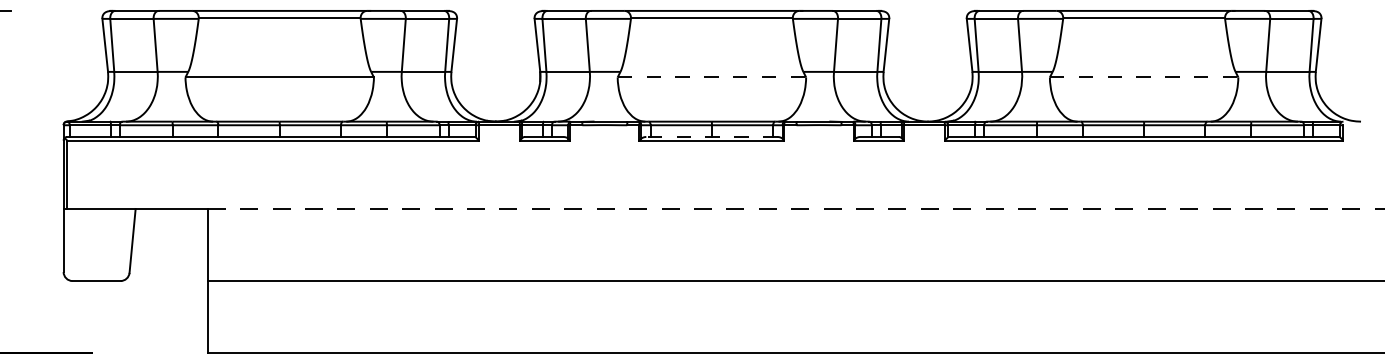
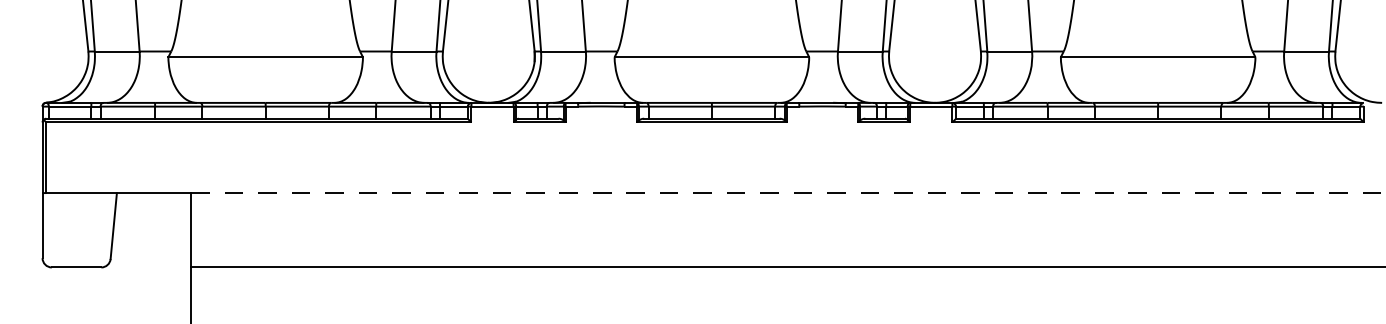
line: (712, 77) -> (712, 57), dashed -> solid
line: (1144, 77) -> (1158, 57), dashed -> solid
line: (711, 136) -> (711, 118), dashed -> solid

